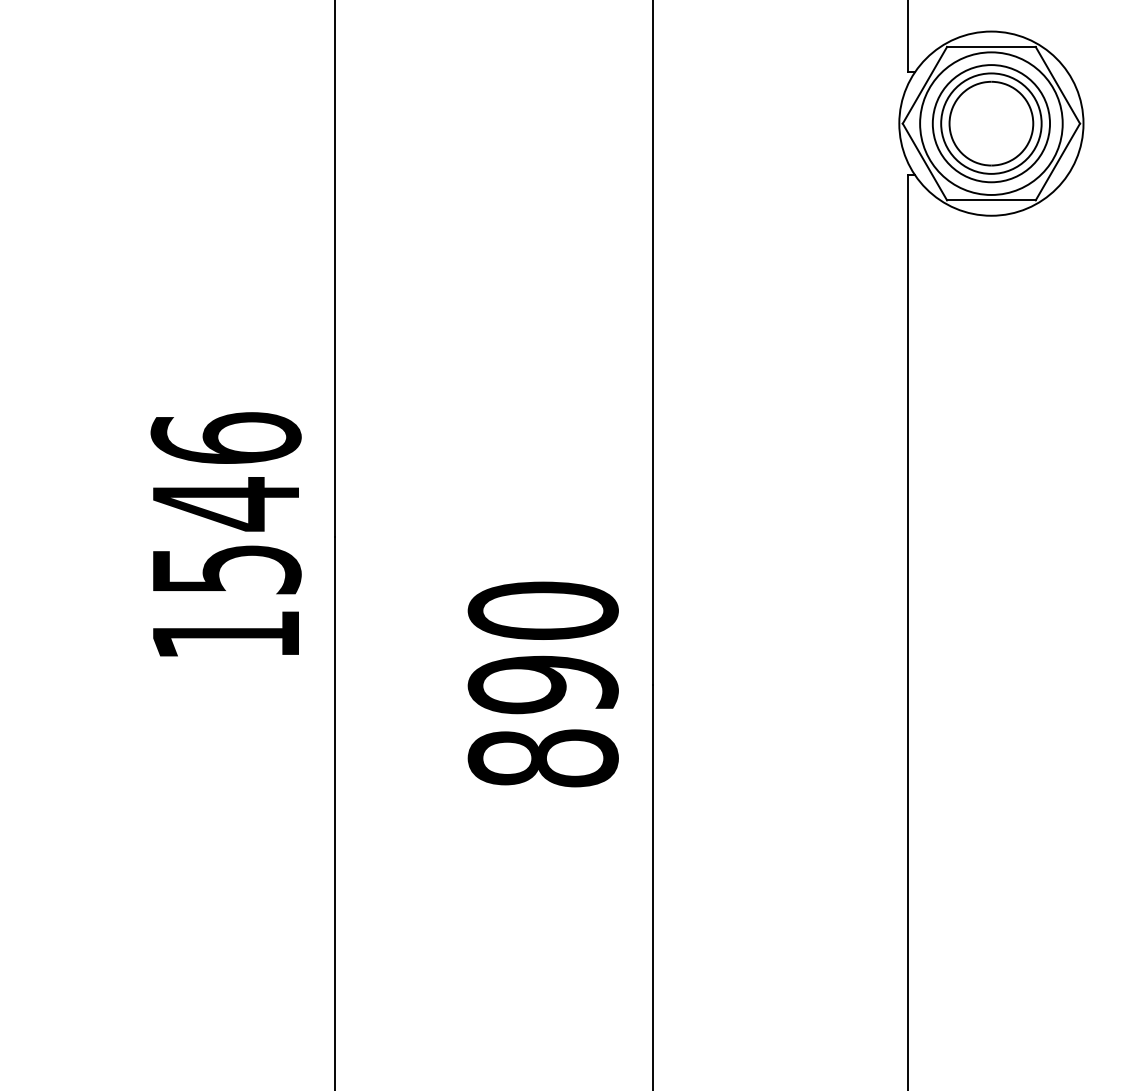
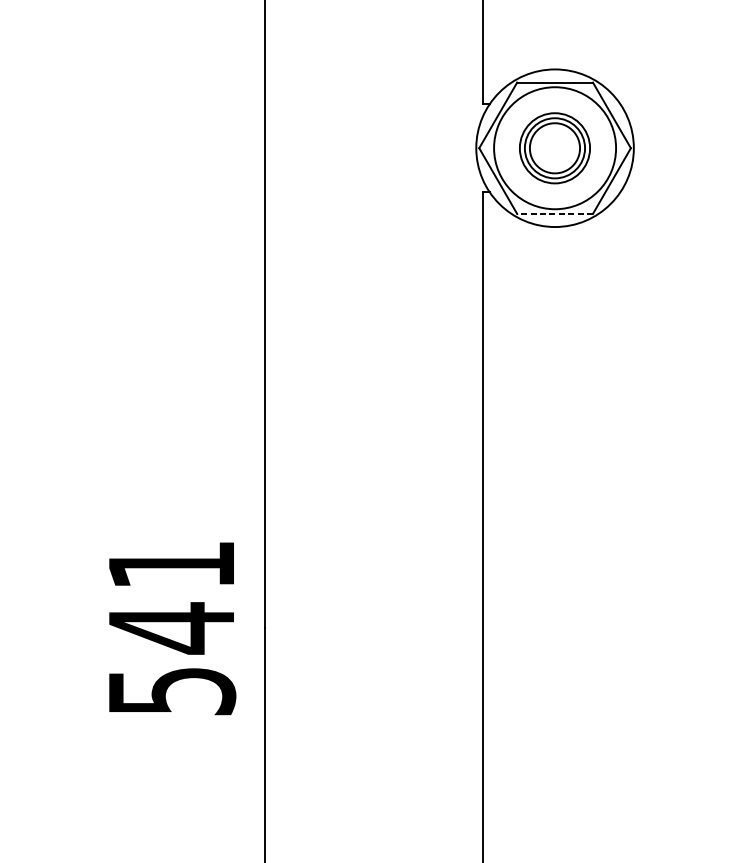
part: (990, 123) -> (554, 148), size x0.7
line: (990, 200) -> (554, 213), solid -> dashed
text: (542, 684) -> (171, 628), 890 -> 541

